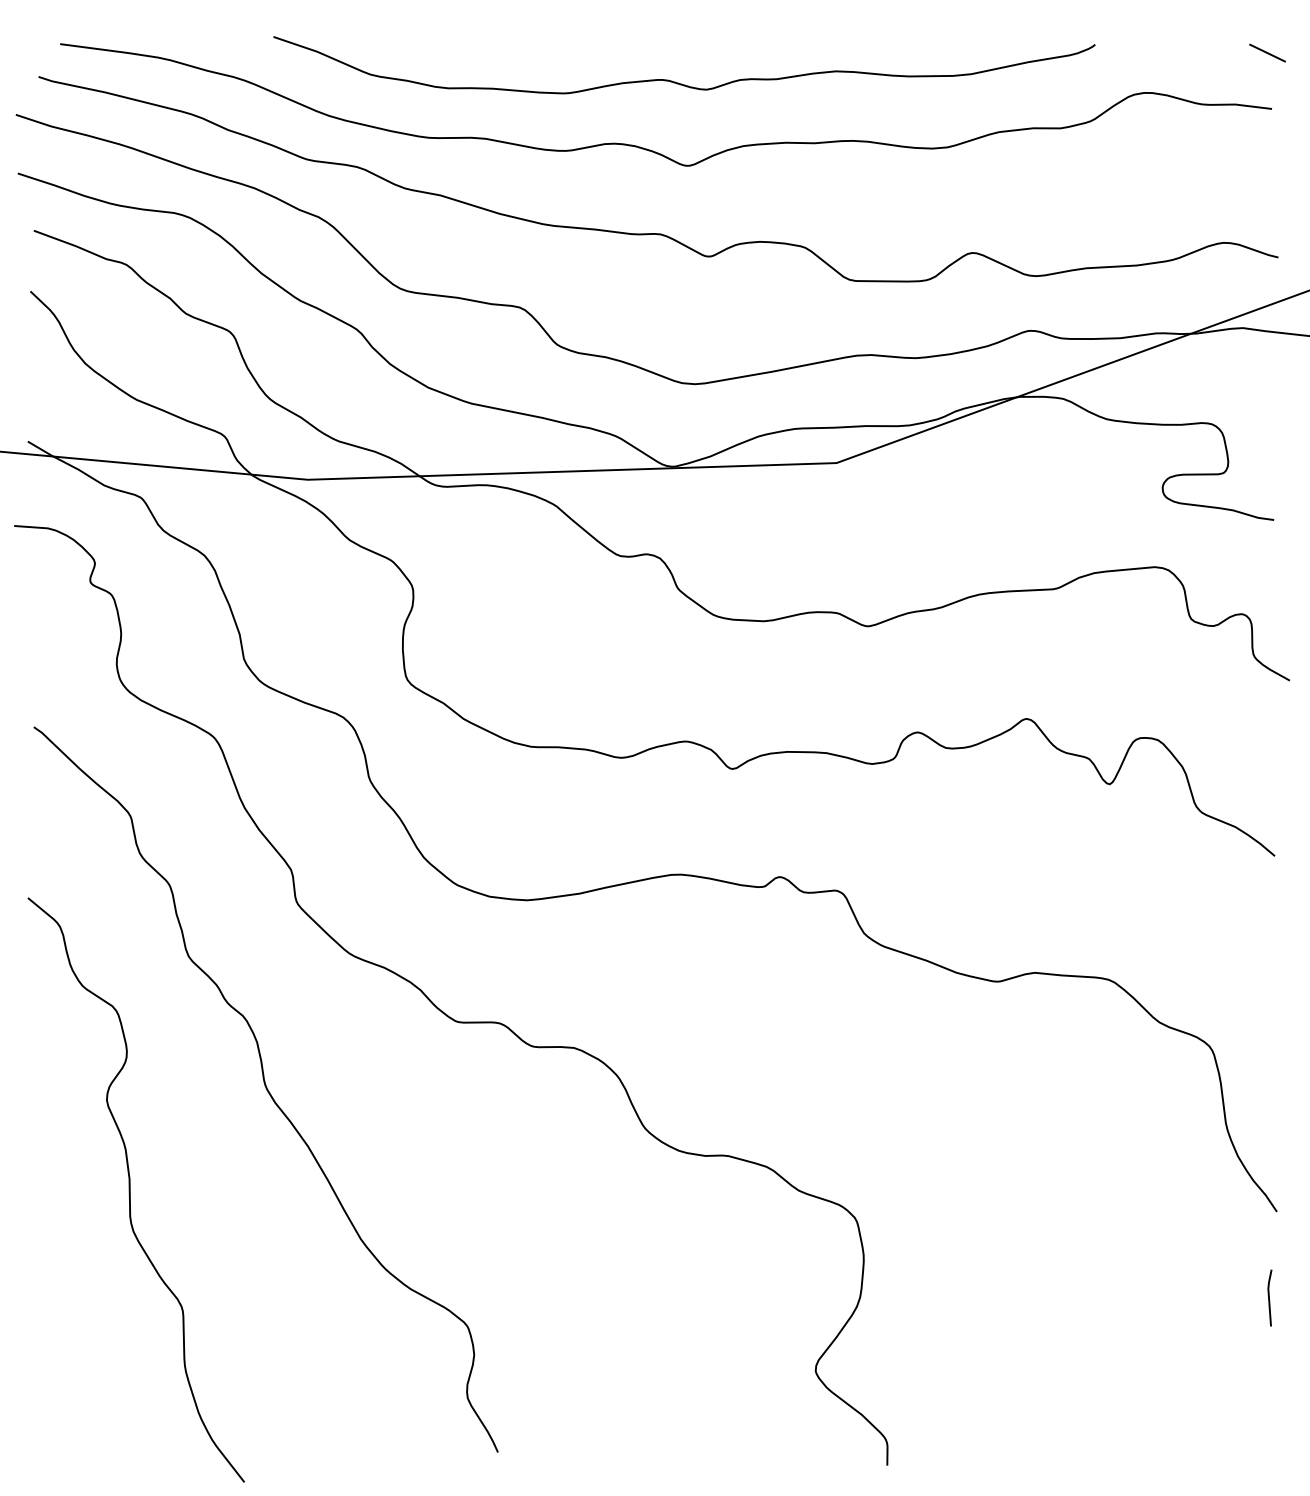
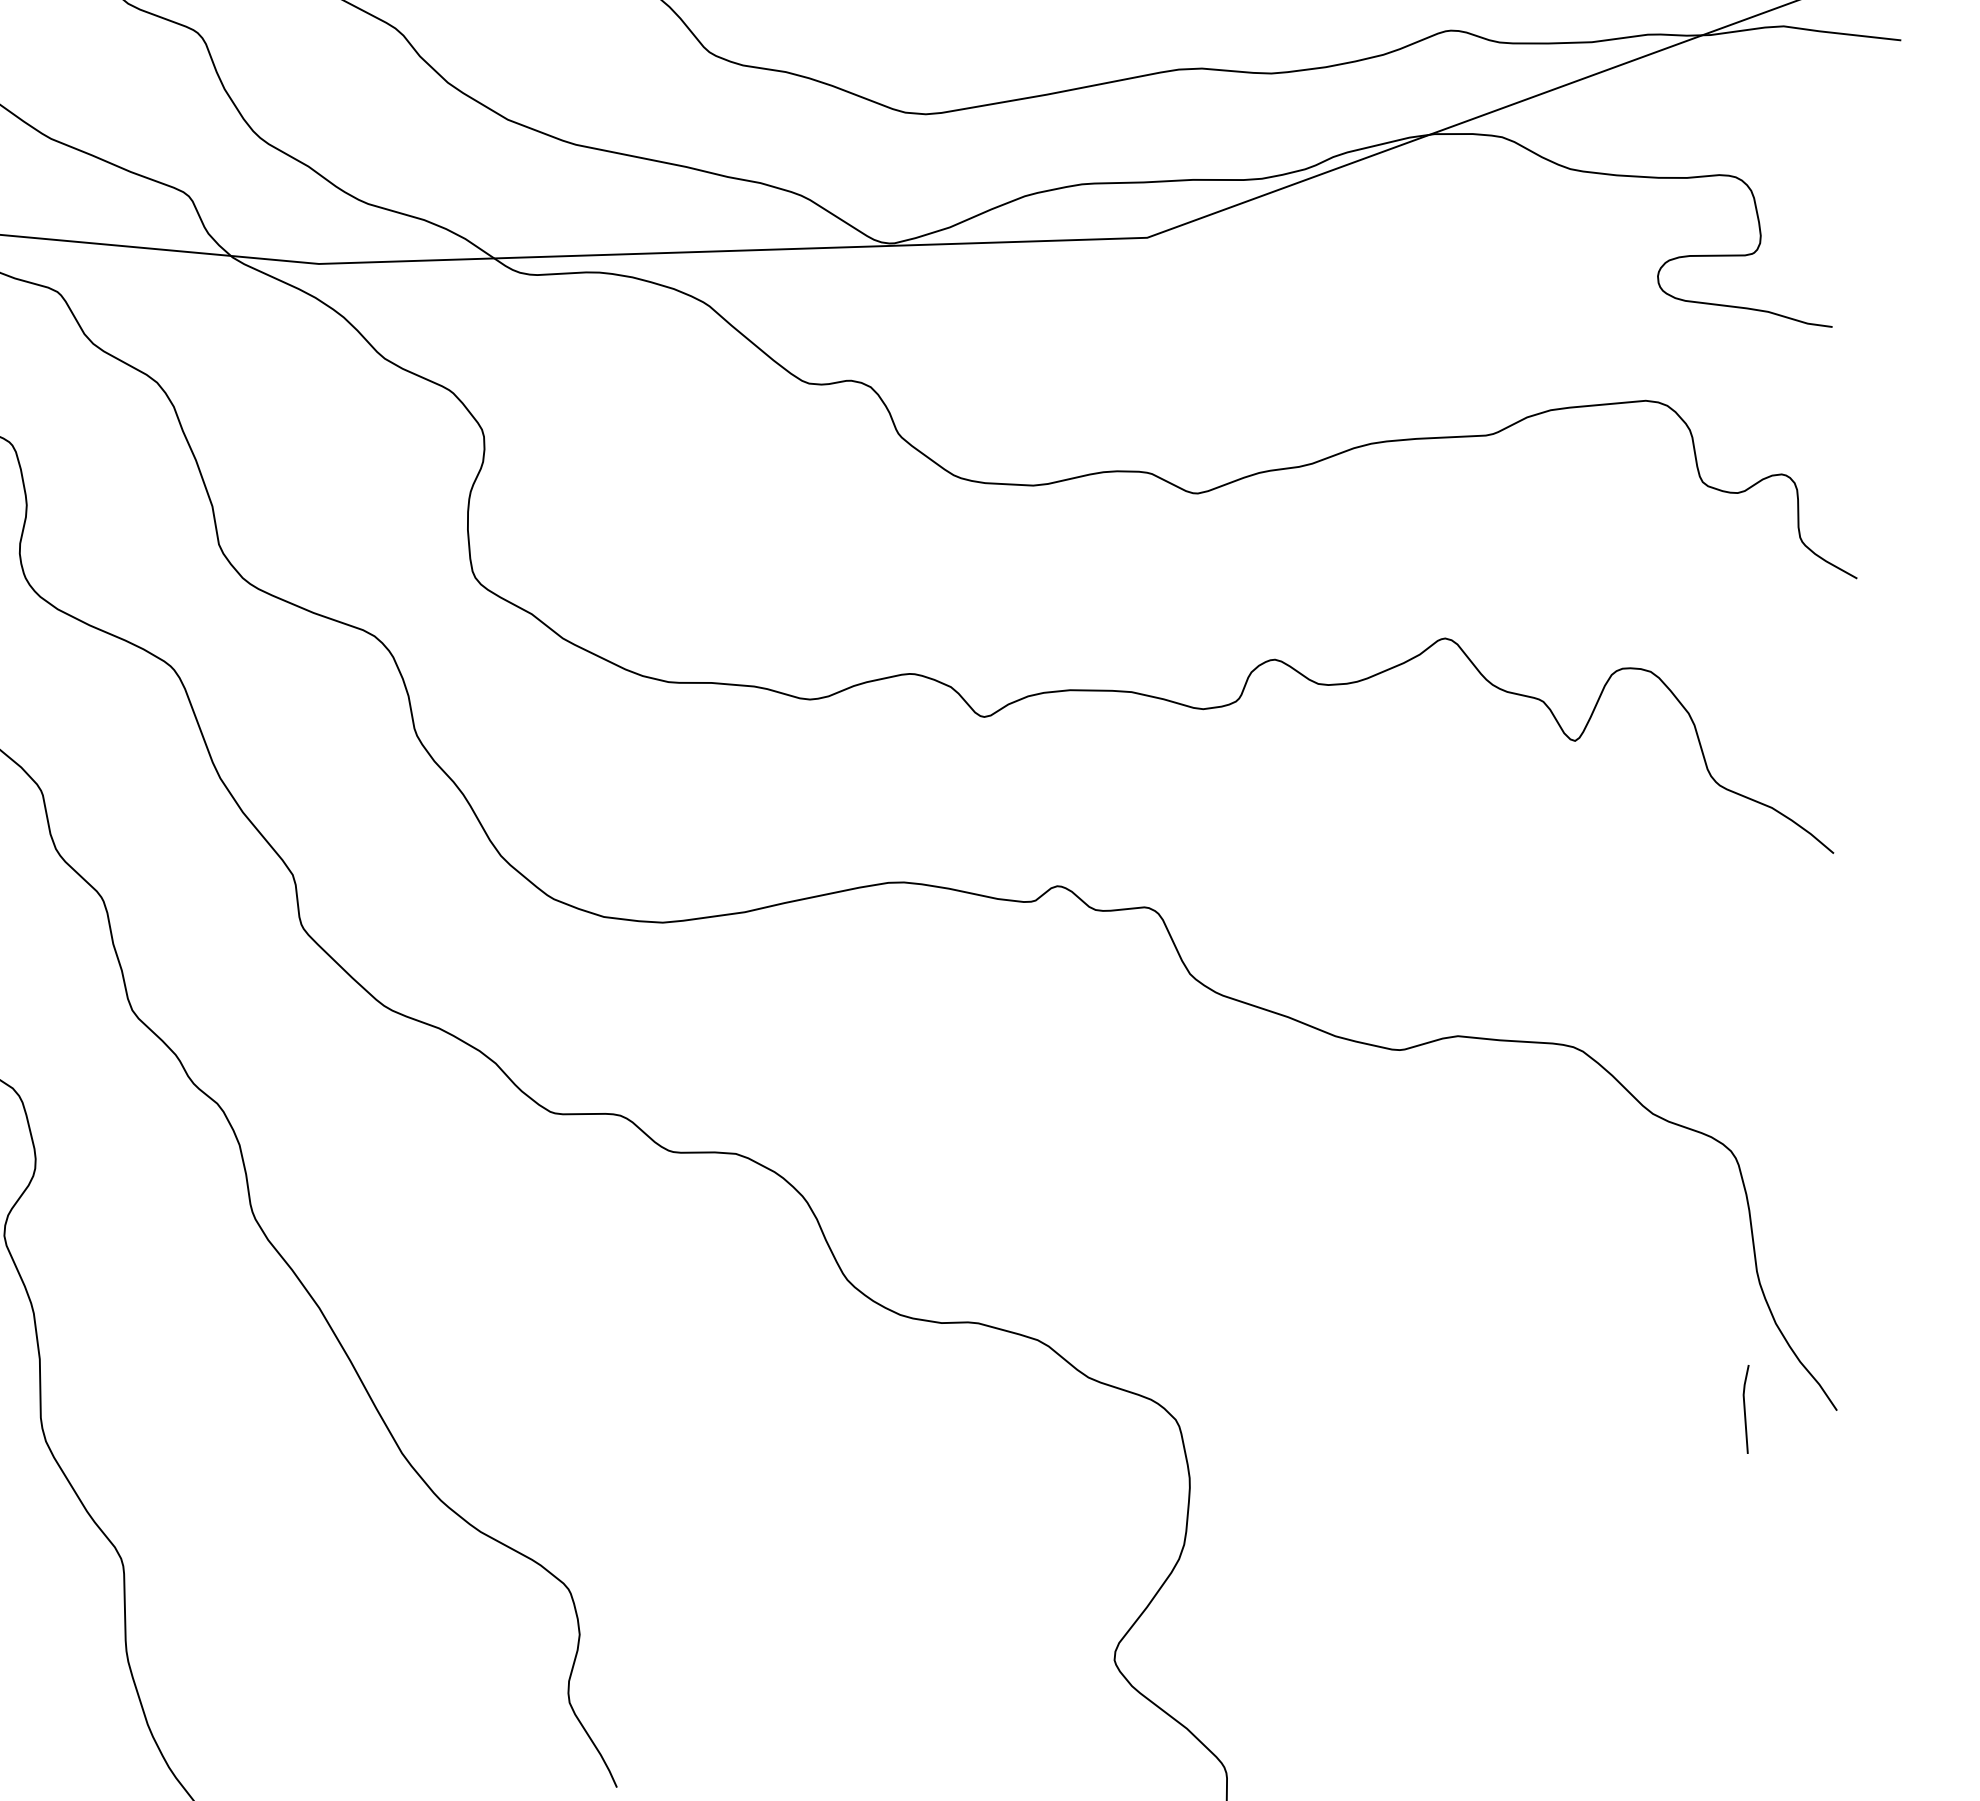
line: (1269, 1297) -> (1745, 1408), moved

